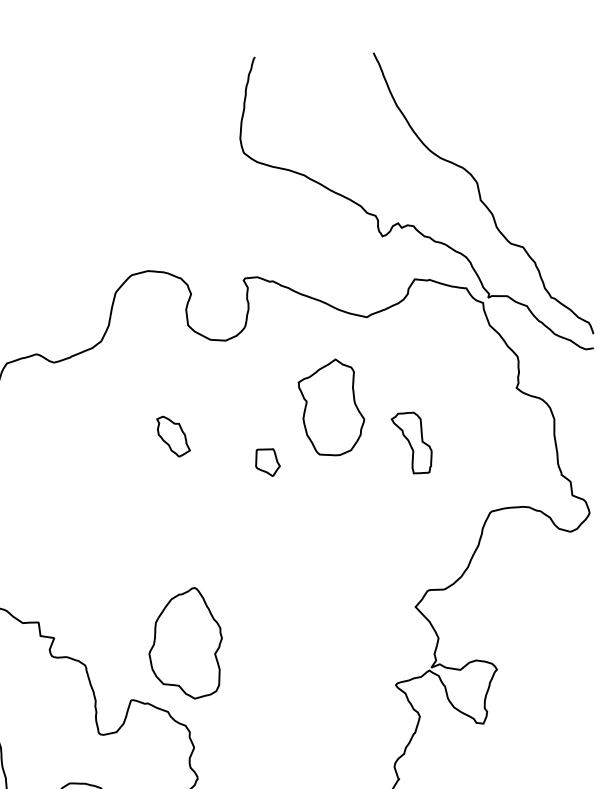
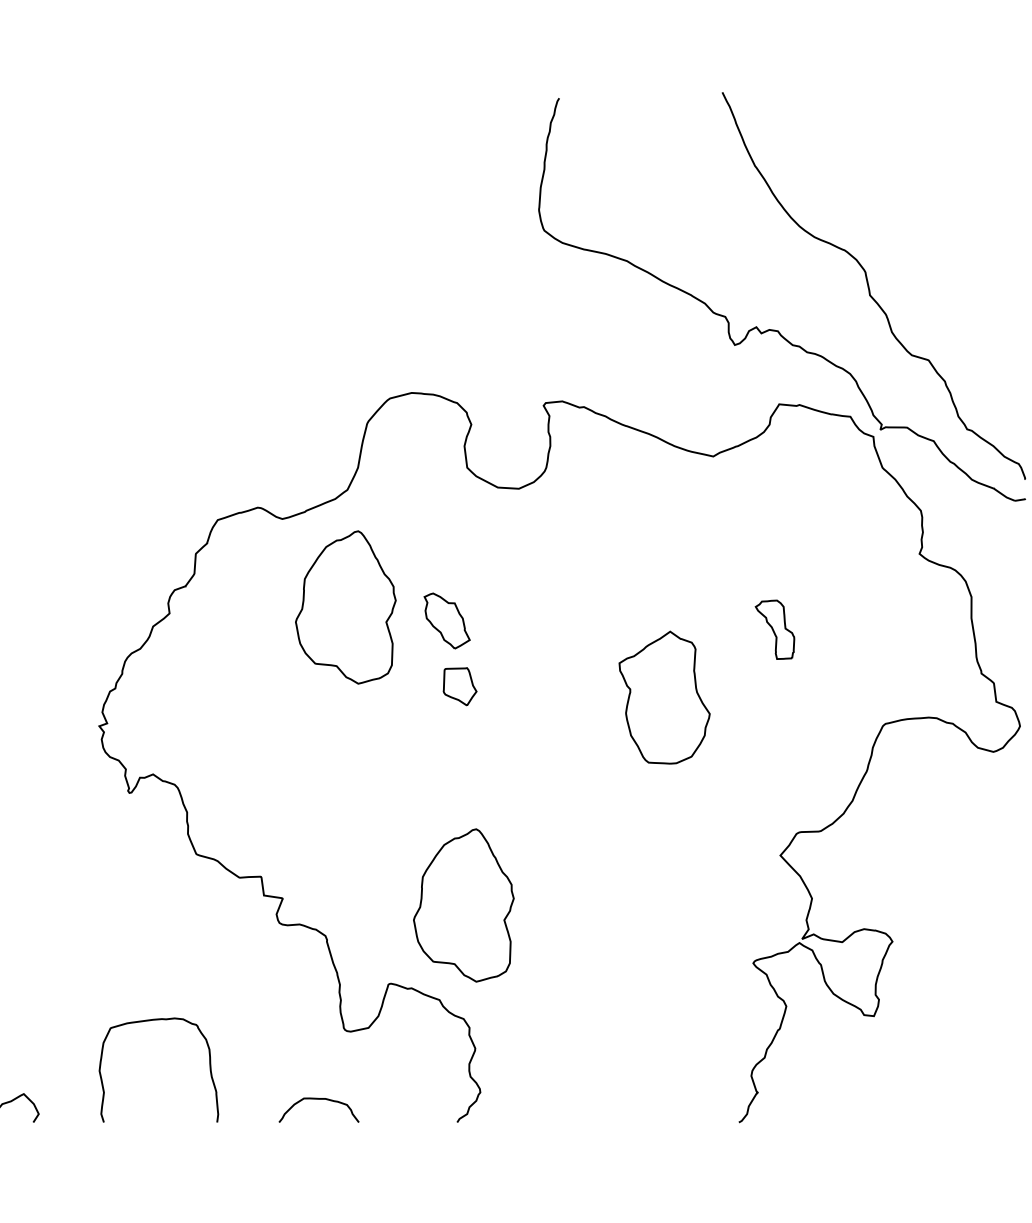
part: (331, 407) -> (664, 697), moved
part: (99, 426) -> (345, 607), added
part: (411, 442) -> (774, 629), size x0.7
part: (267, 462) -> (459, 686), moved

